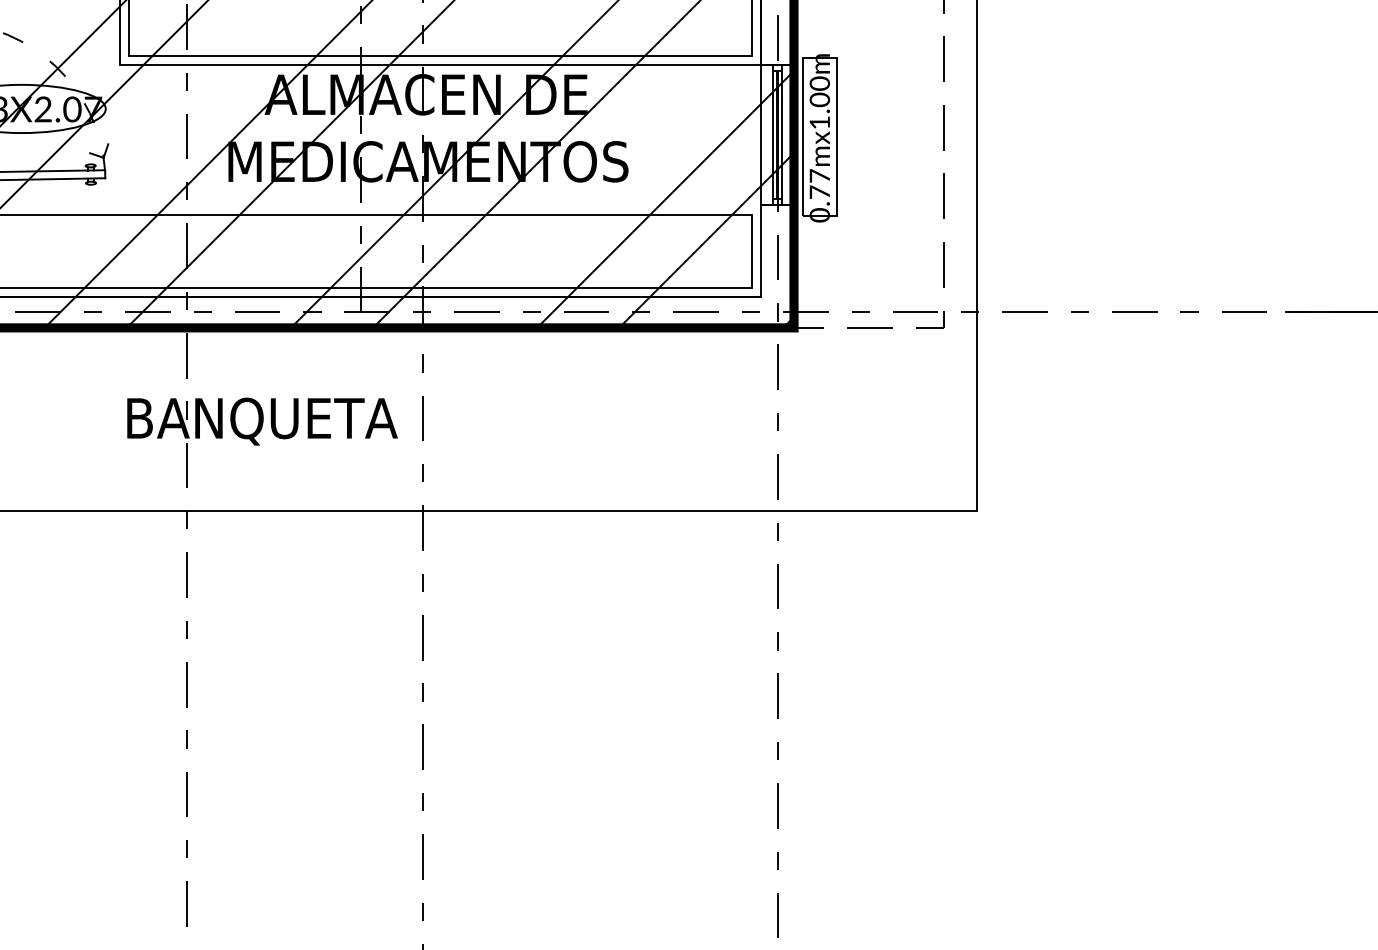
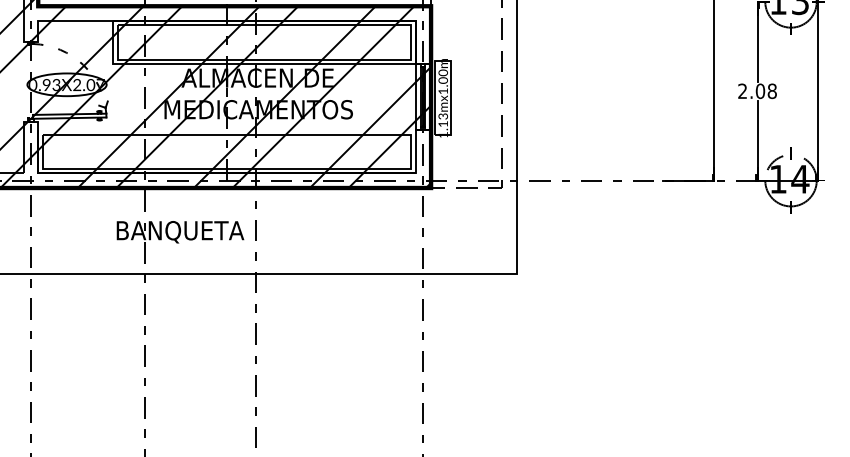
text: (818, 195) -> (442, 125), 0.77mx1.00m -> 1.13mx1.00m

